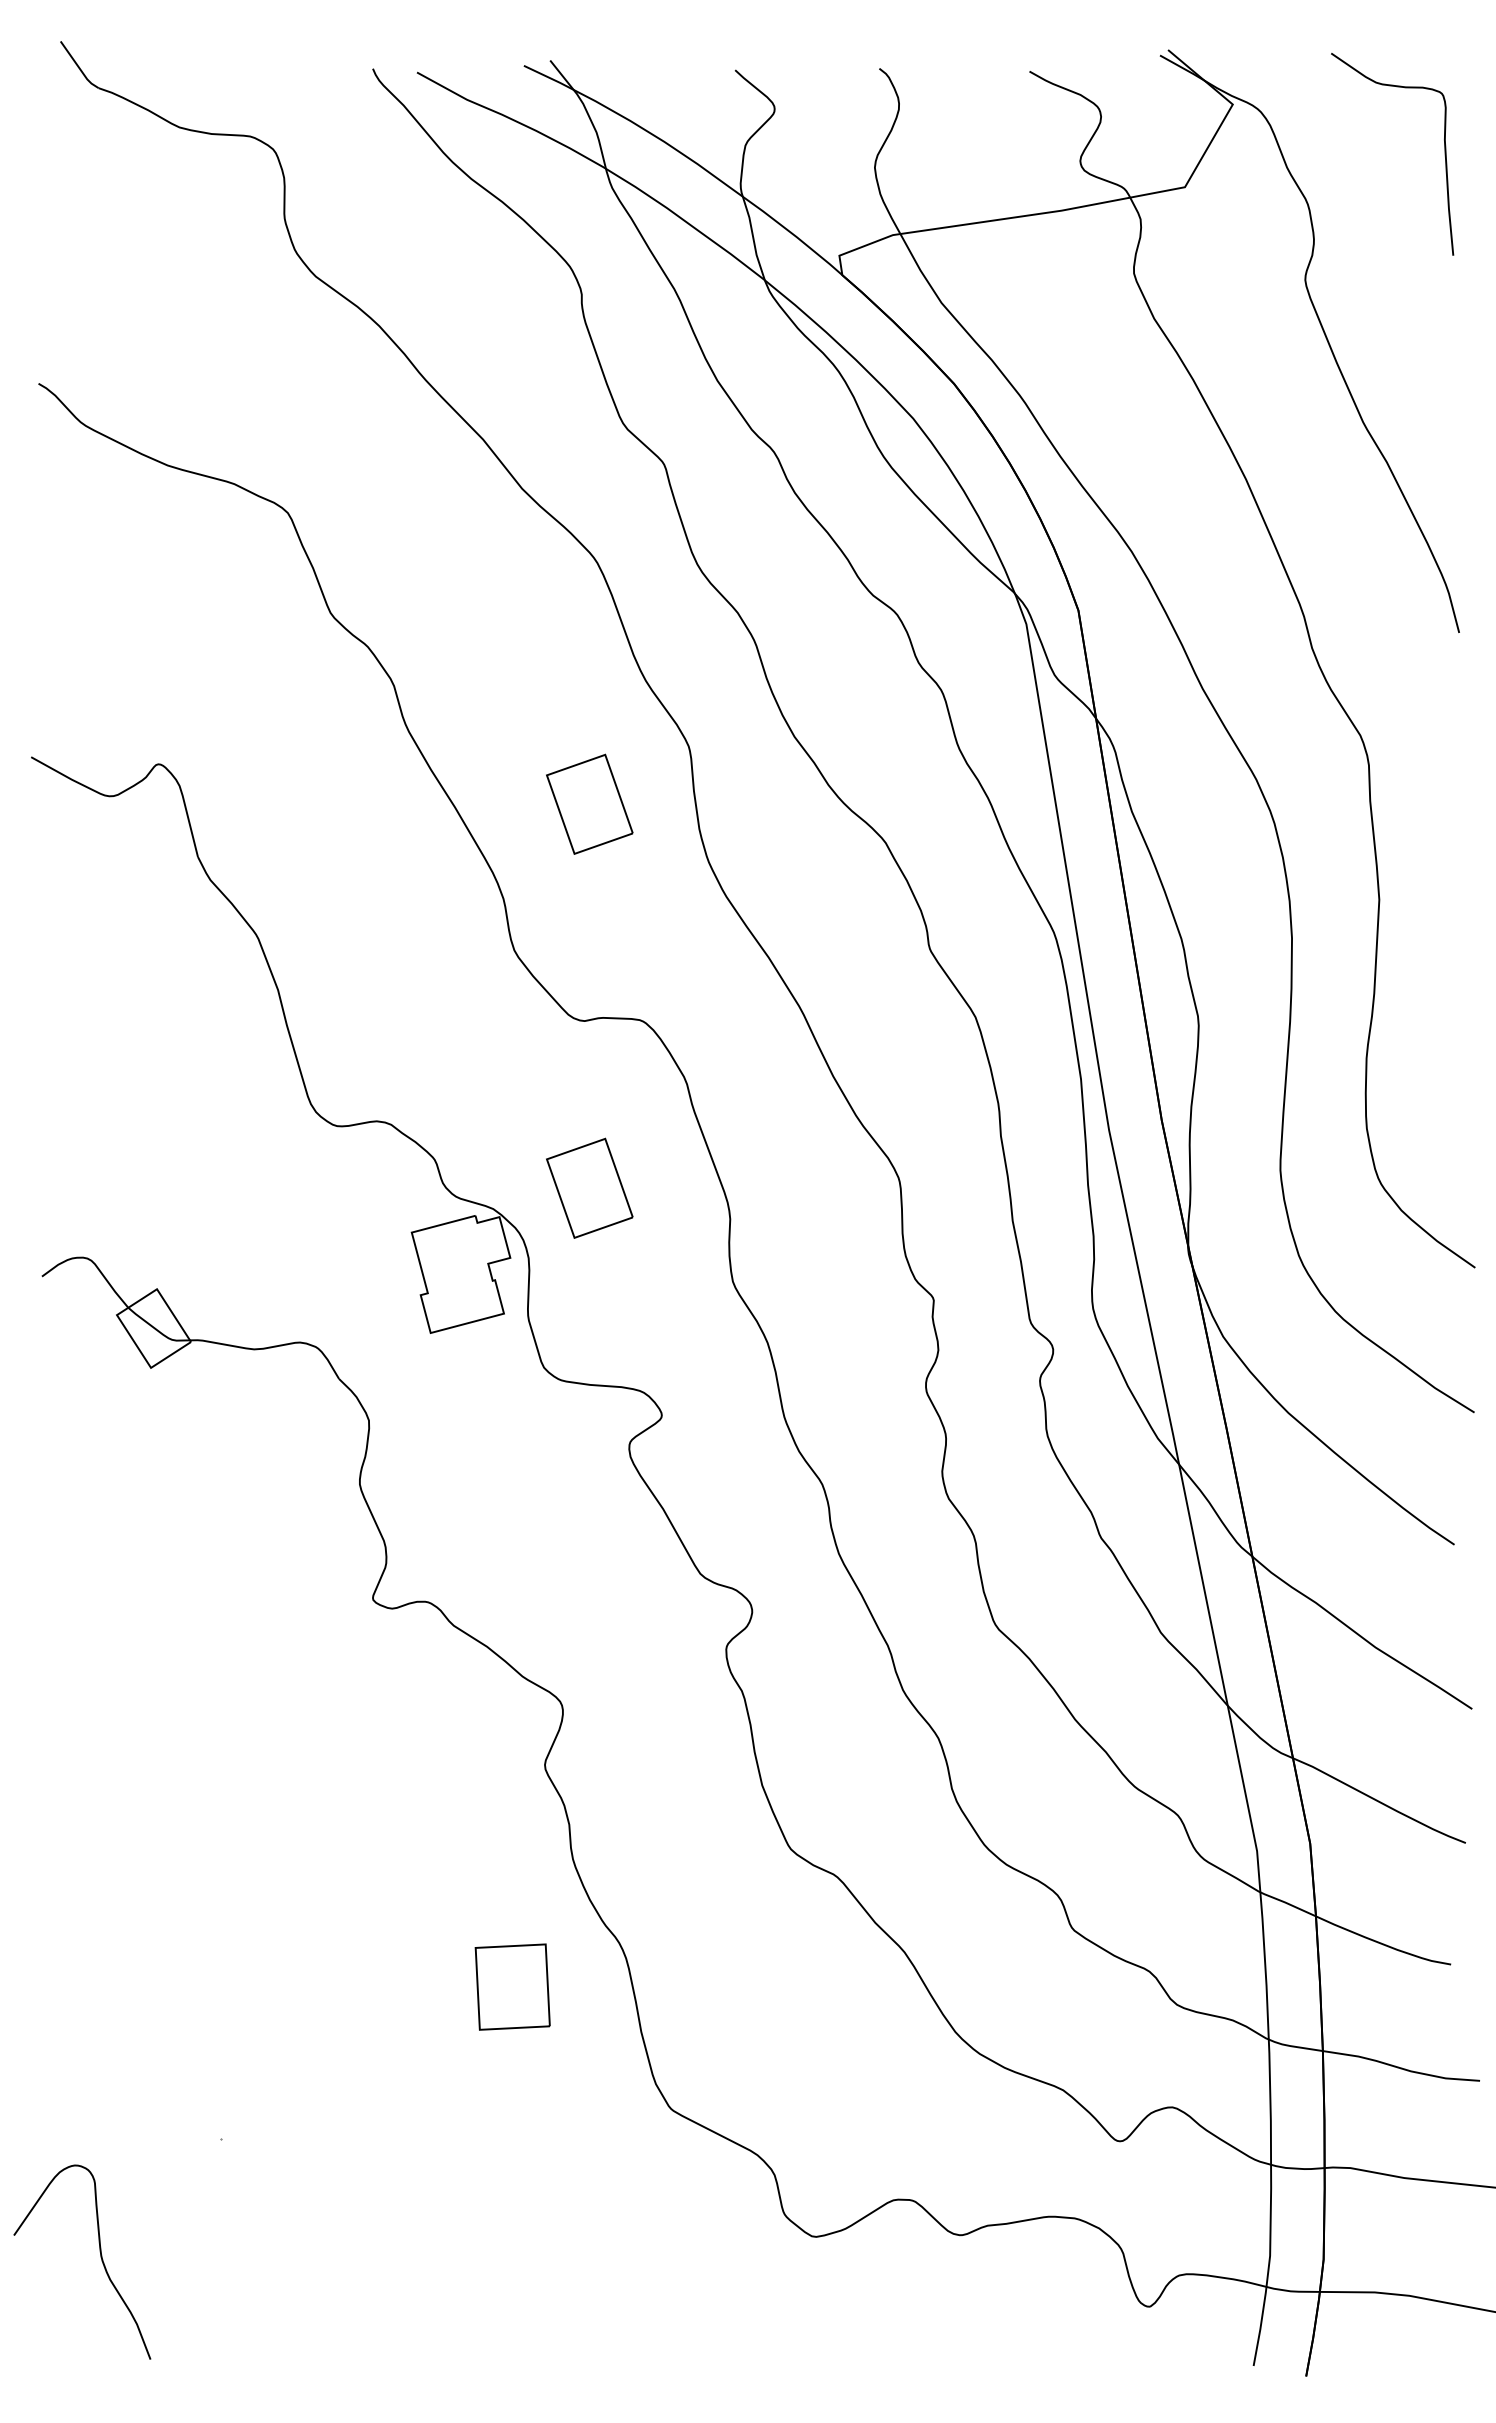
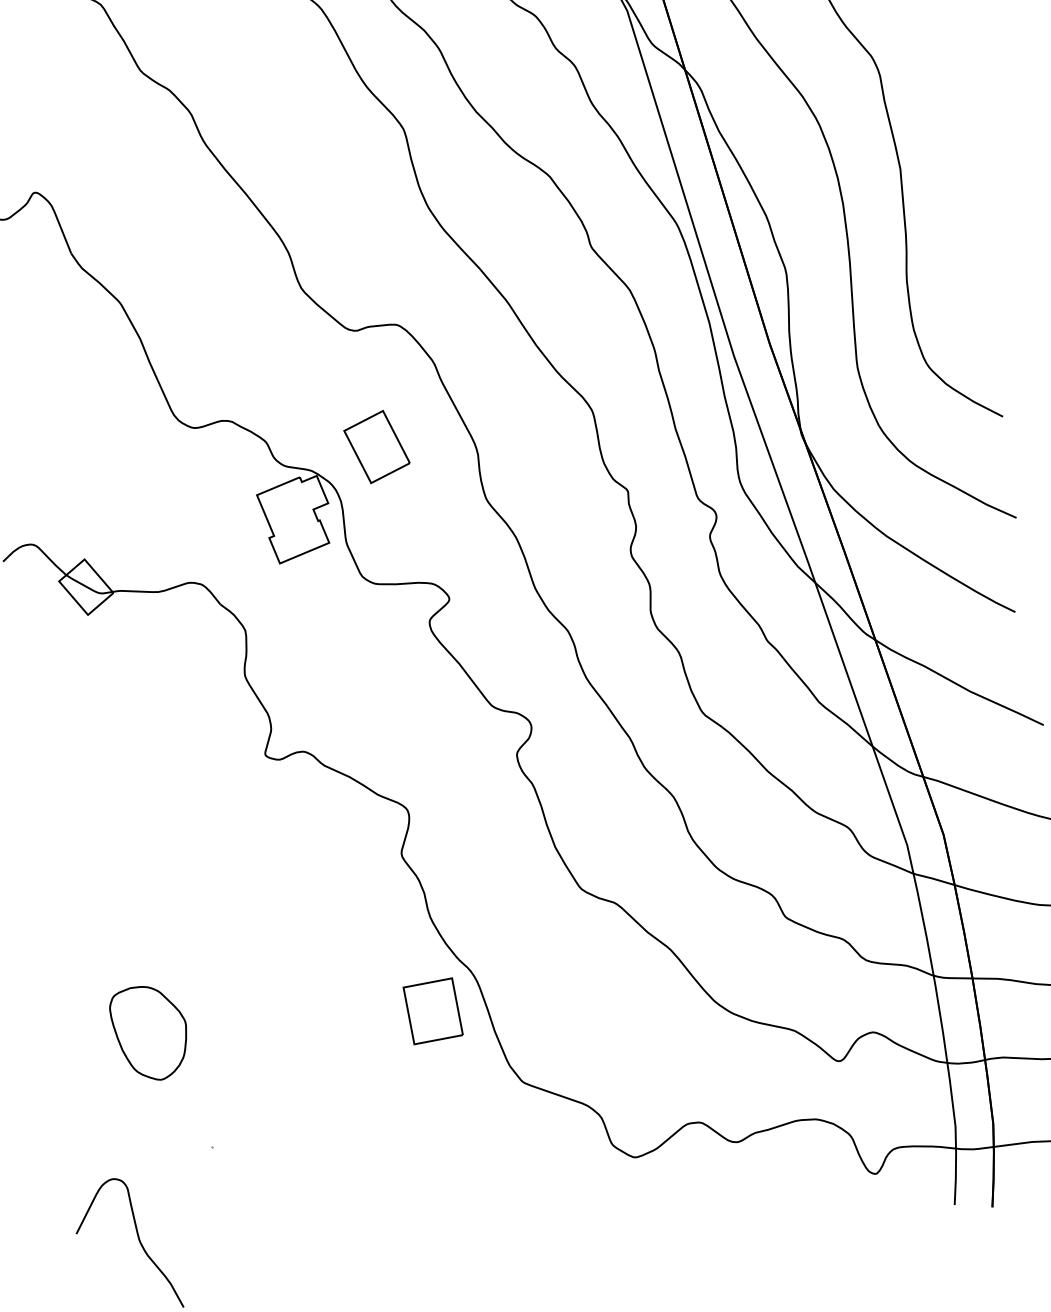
part: (589, 803) -> (339, 178), removed
part: (156, 1967) -> (149, 1033), added
part: (512, 1986) -> (432, 1010), moved

